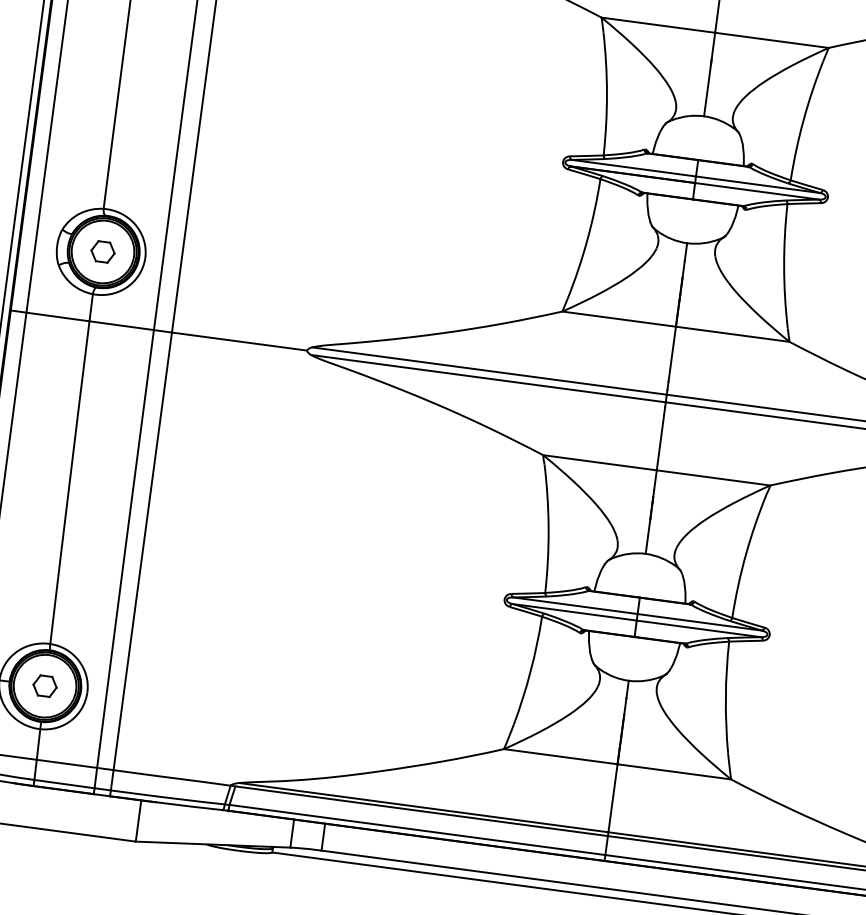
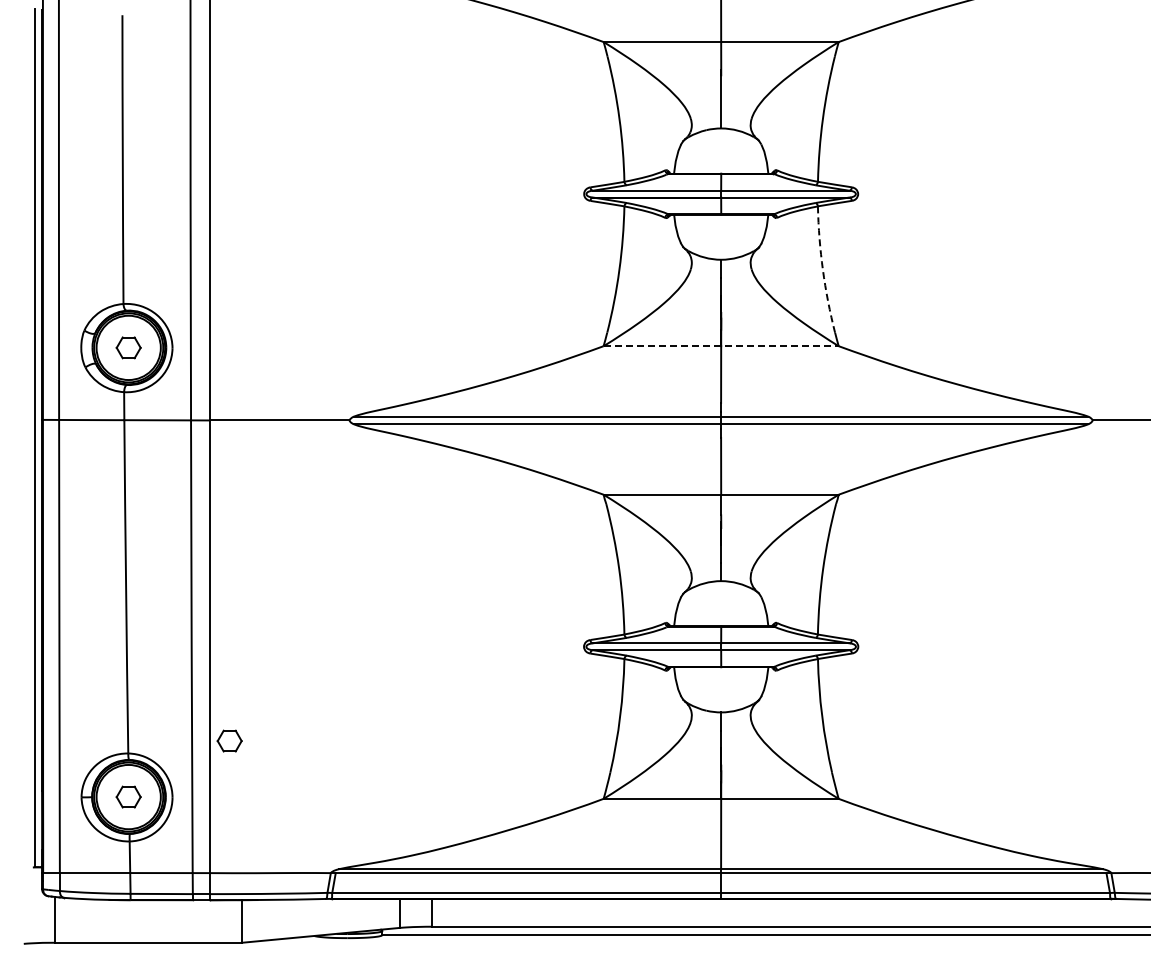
arc: (783, 266) -> (822, 270), solid -> dashed
line: (676, 327) -> (721, 346), solid -> dashed
part: (149, 644) -> (229, 740), added

